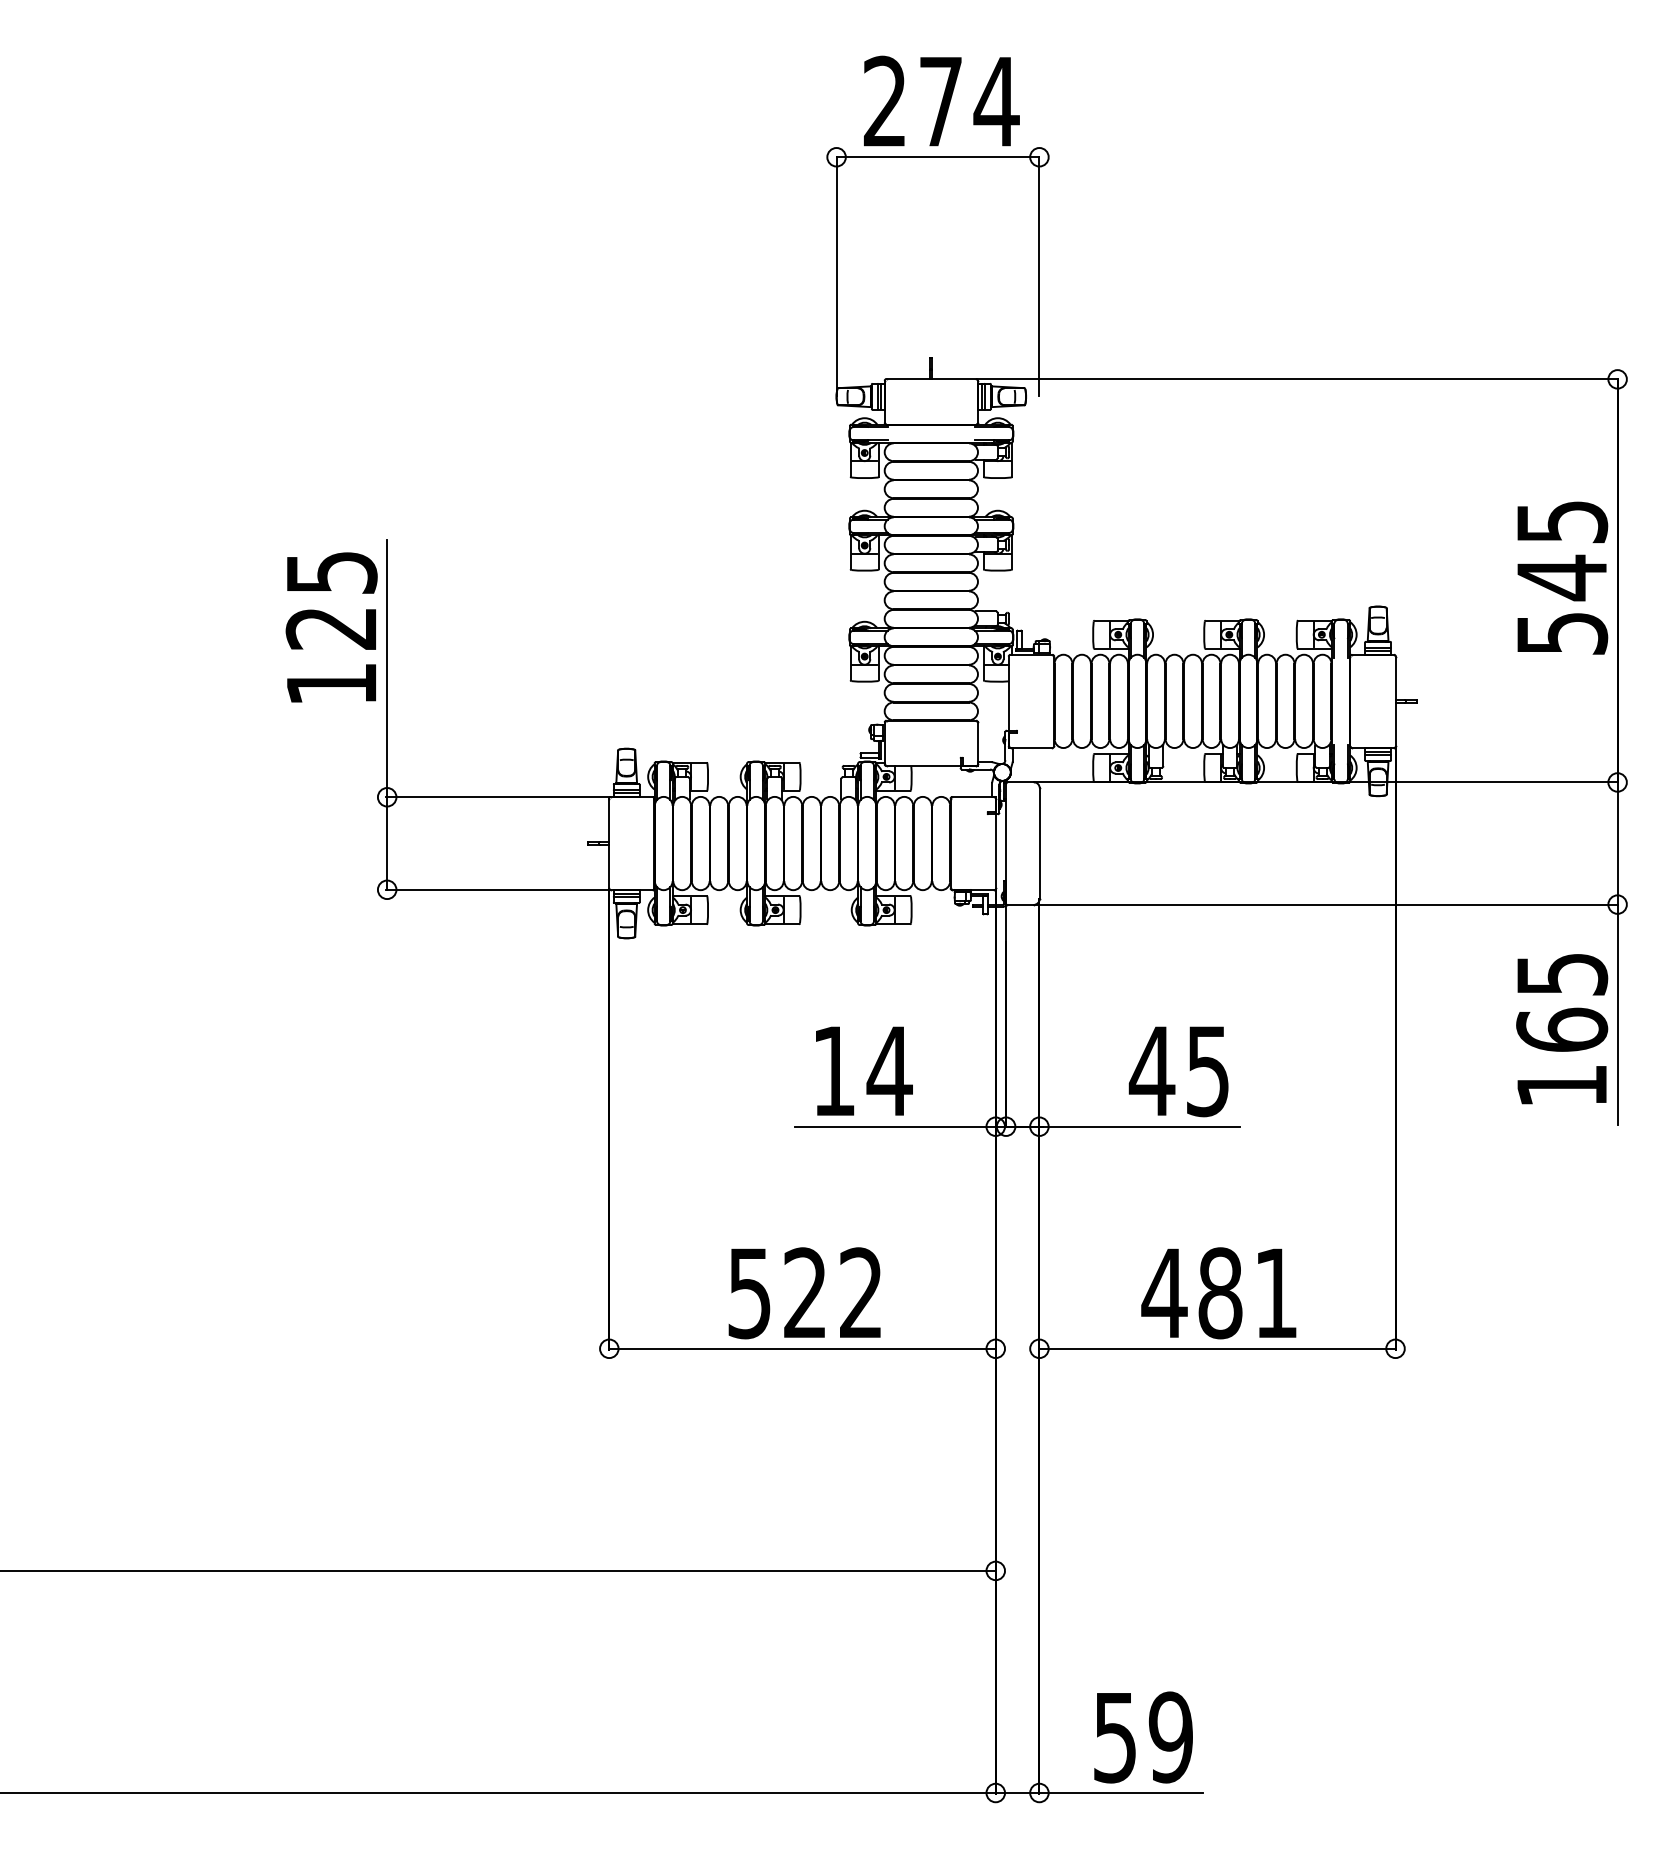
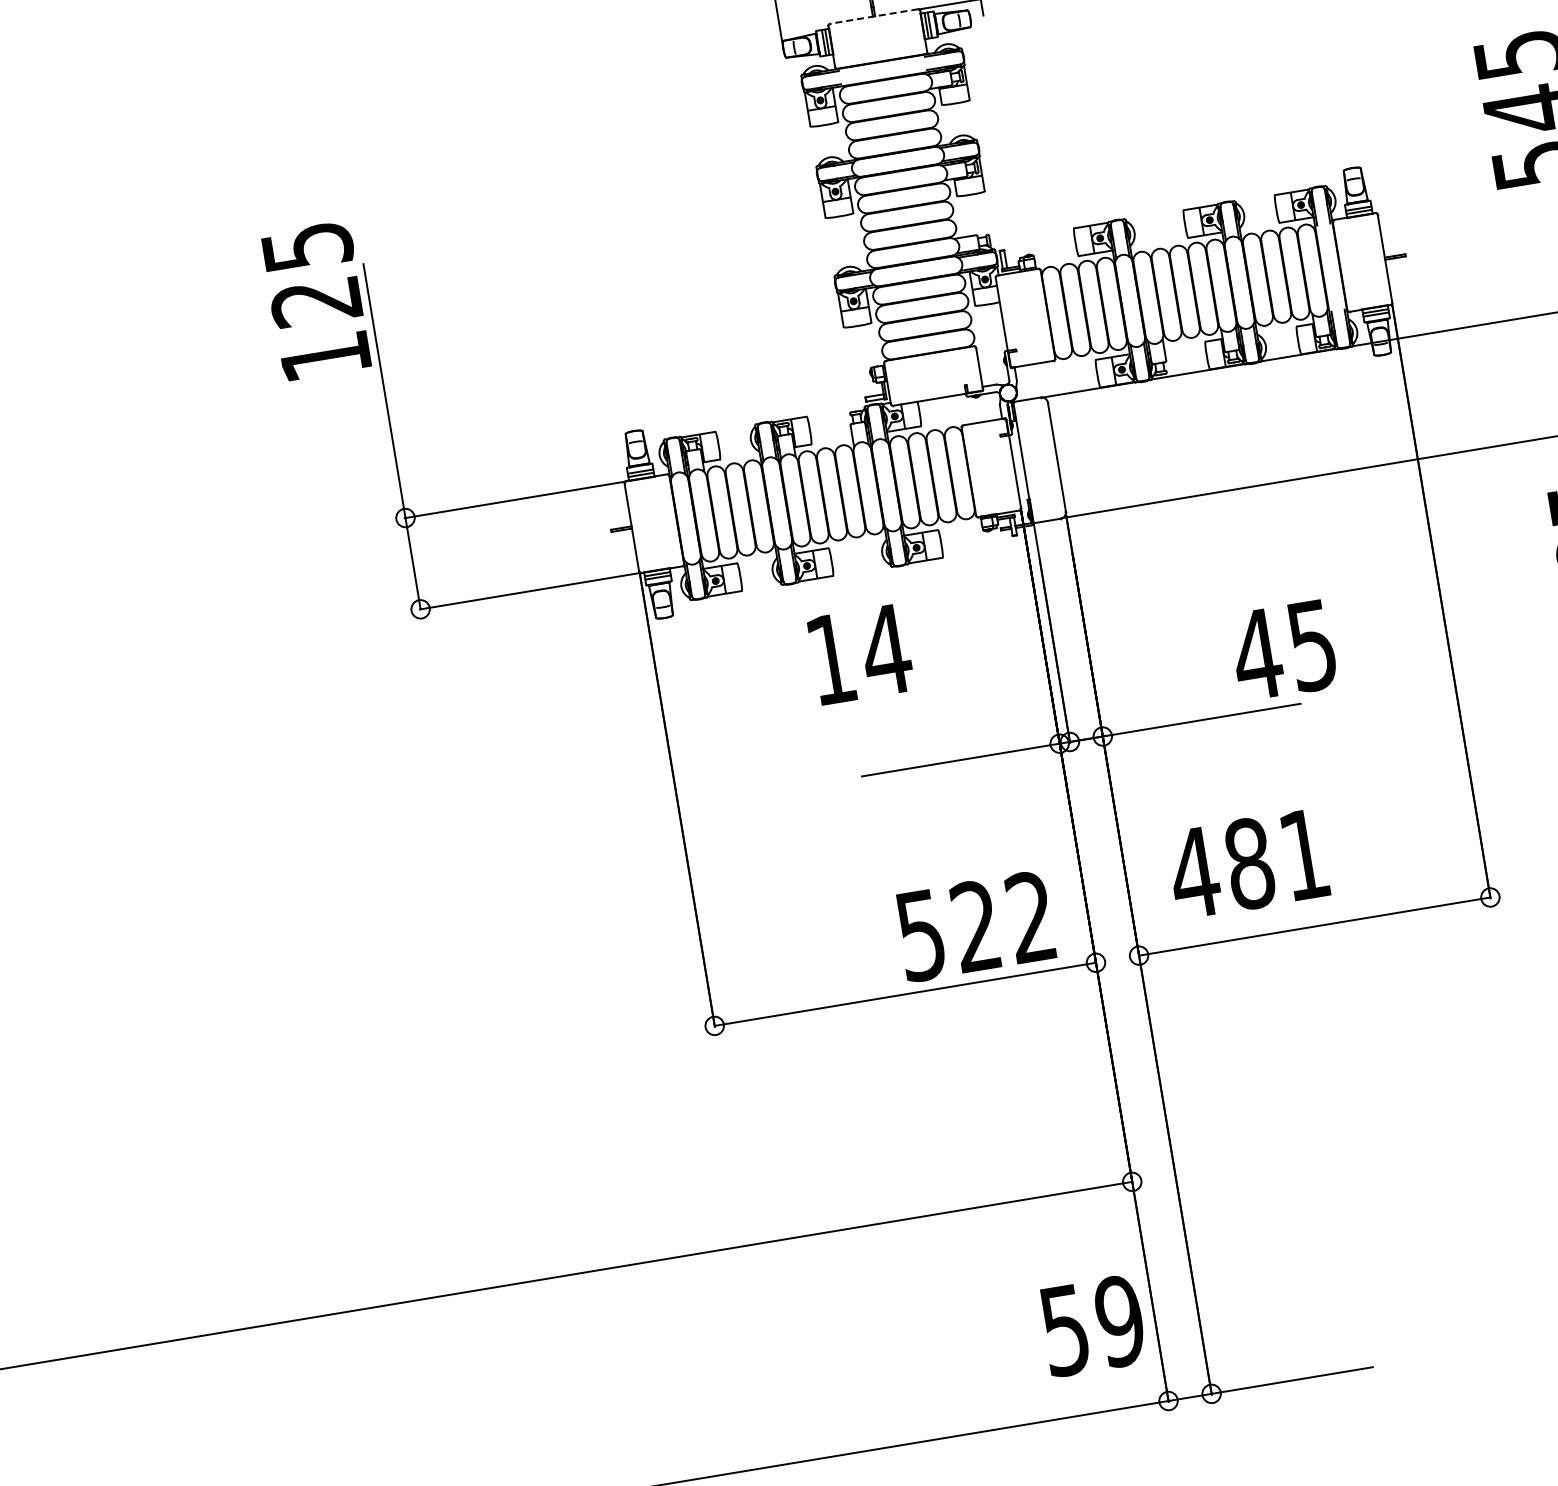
line: (931, 378) -> (874, 16), solid -> dashed
text: (331, 627) -> (316, 300), moved
text: (864, 1070) -> (861, 653), moved
text: (1178, 1071) -> (1283, 650), moved
text: (804, 1293) -> (975, 926), moved
text: (1218, 1293) -> (1247, 864), moved
text: (1143, 1737) -> (1092, 1325), moved

